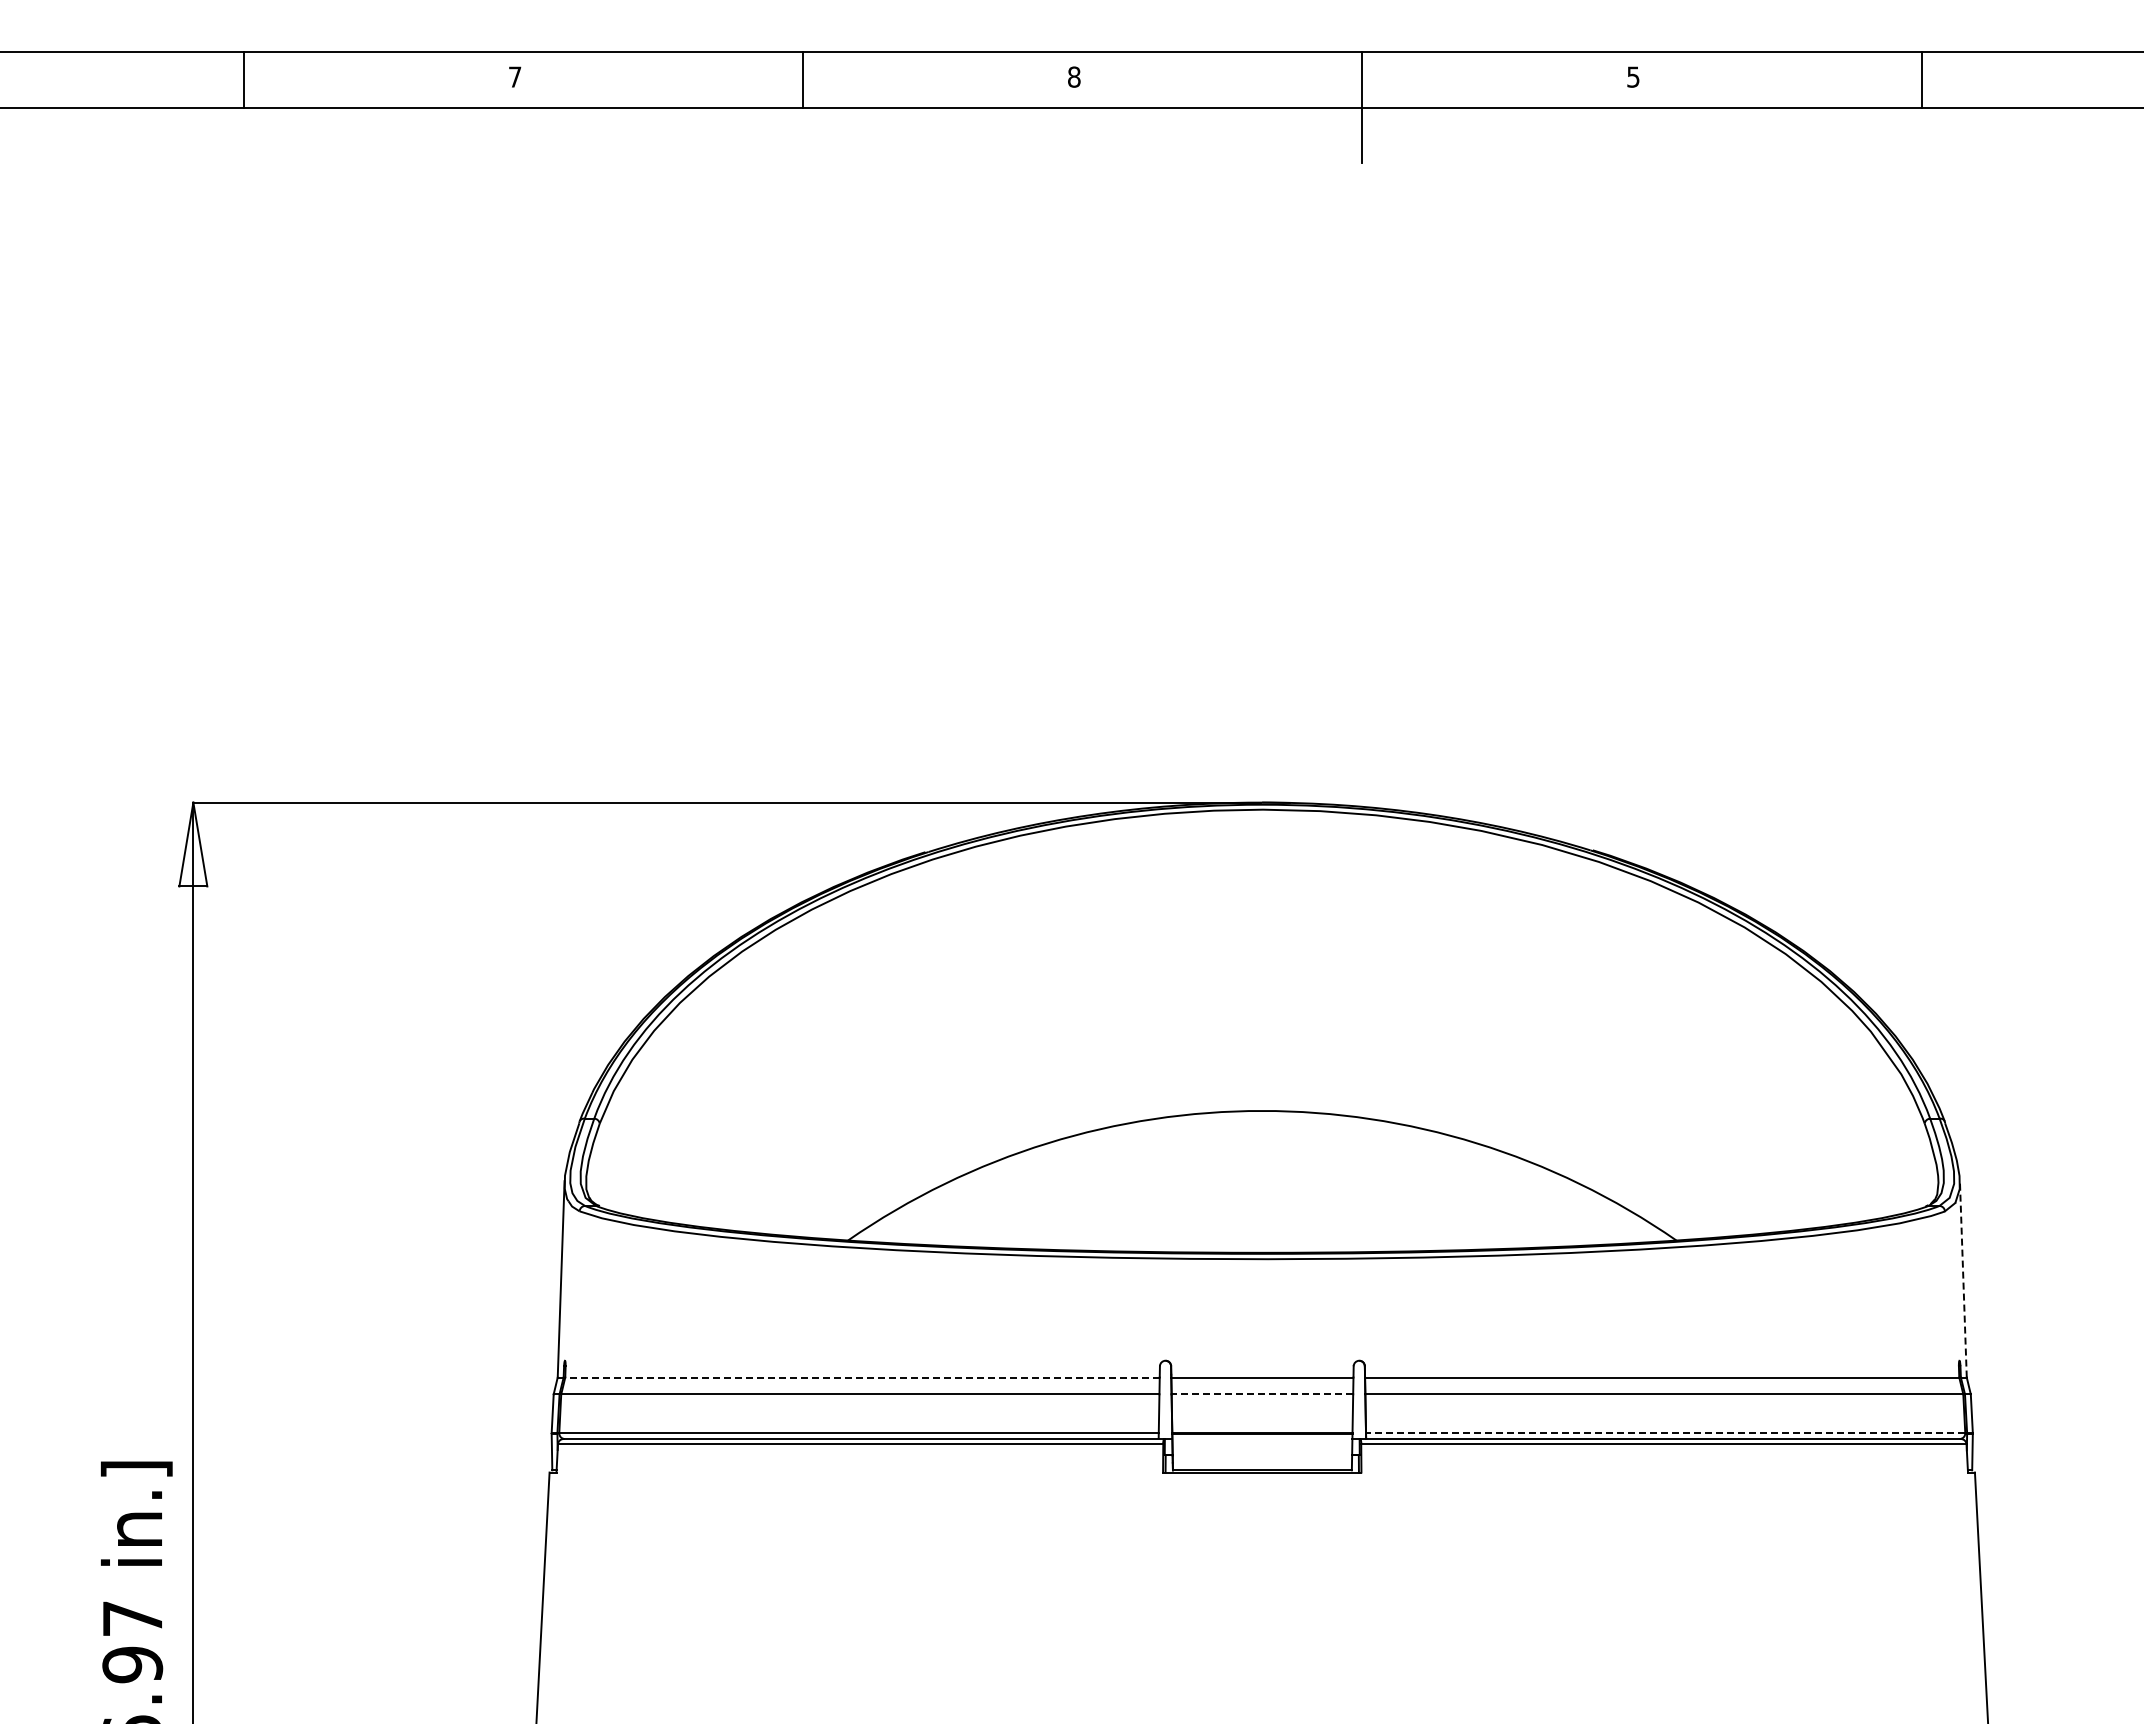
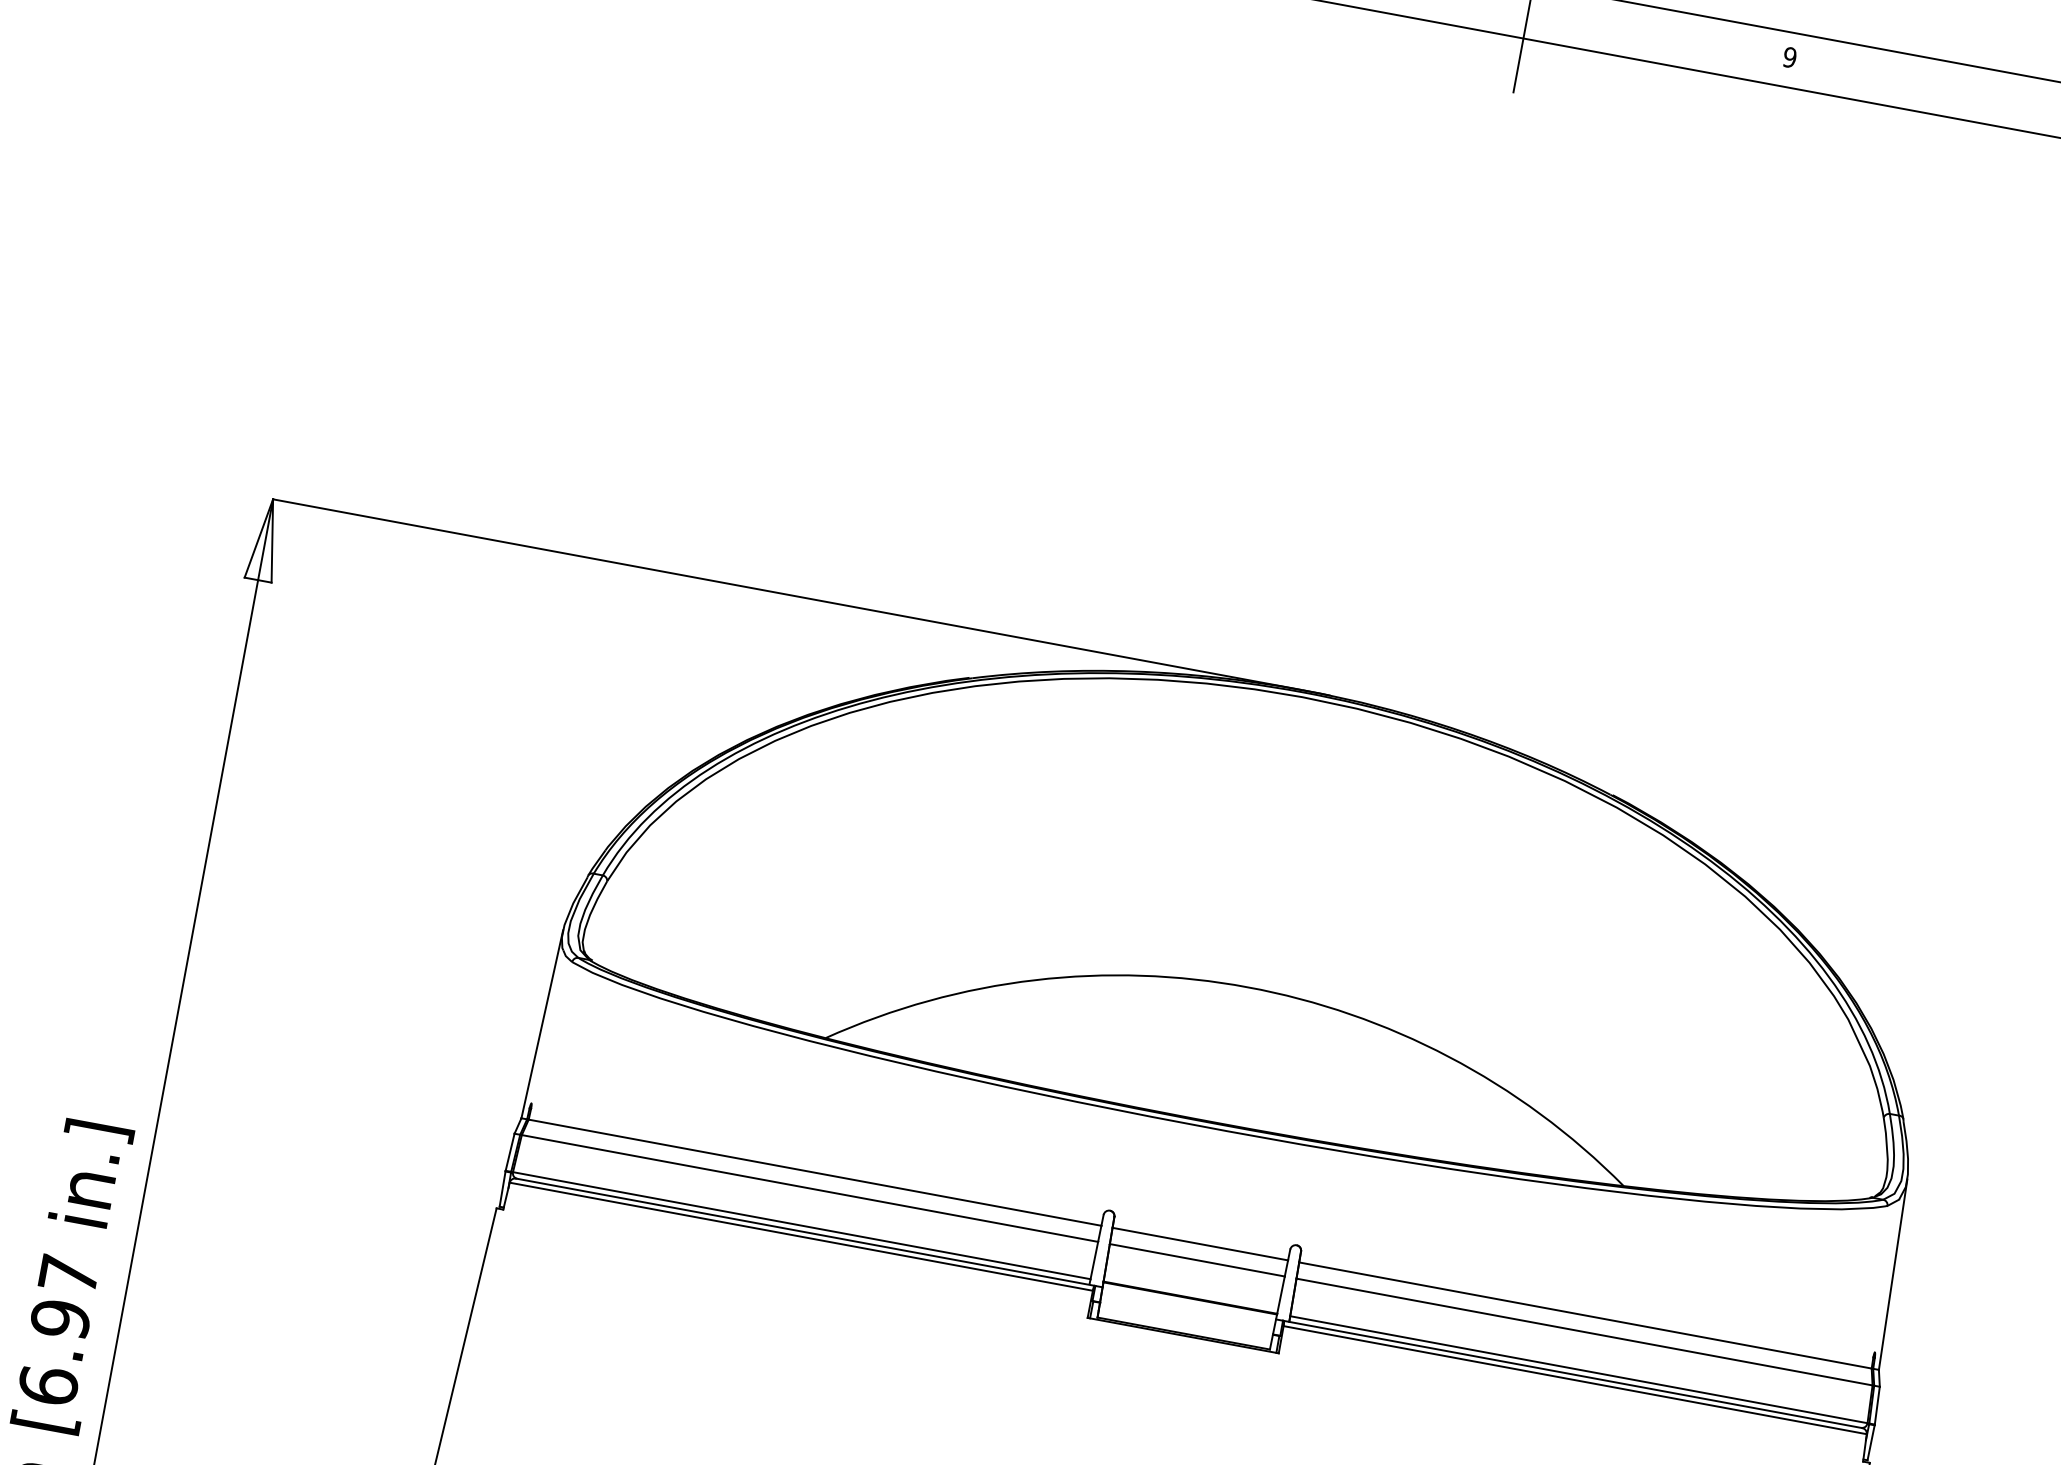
text: (1633, 76) -> (1790, 56), 5 -> 9
line: (1963, 1278) -> (1893, 1273), dashed -> solid
line: (862, 1377) -> (815, 1172), dashed -> solid
line: (1262, 1394) -> (1197, 1260), dashed -> solid
line: (1665, 1433) -> (1578, 1370), dashed -> solid

